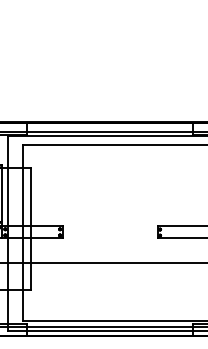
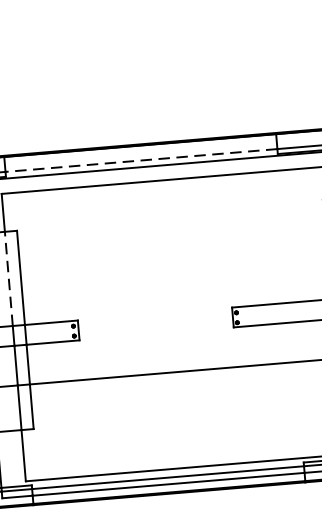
line: (109, 131) -> (140, 160), solid -> dashed
line: (23, 197) -> (9, 279), solid -> dashed

